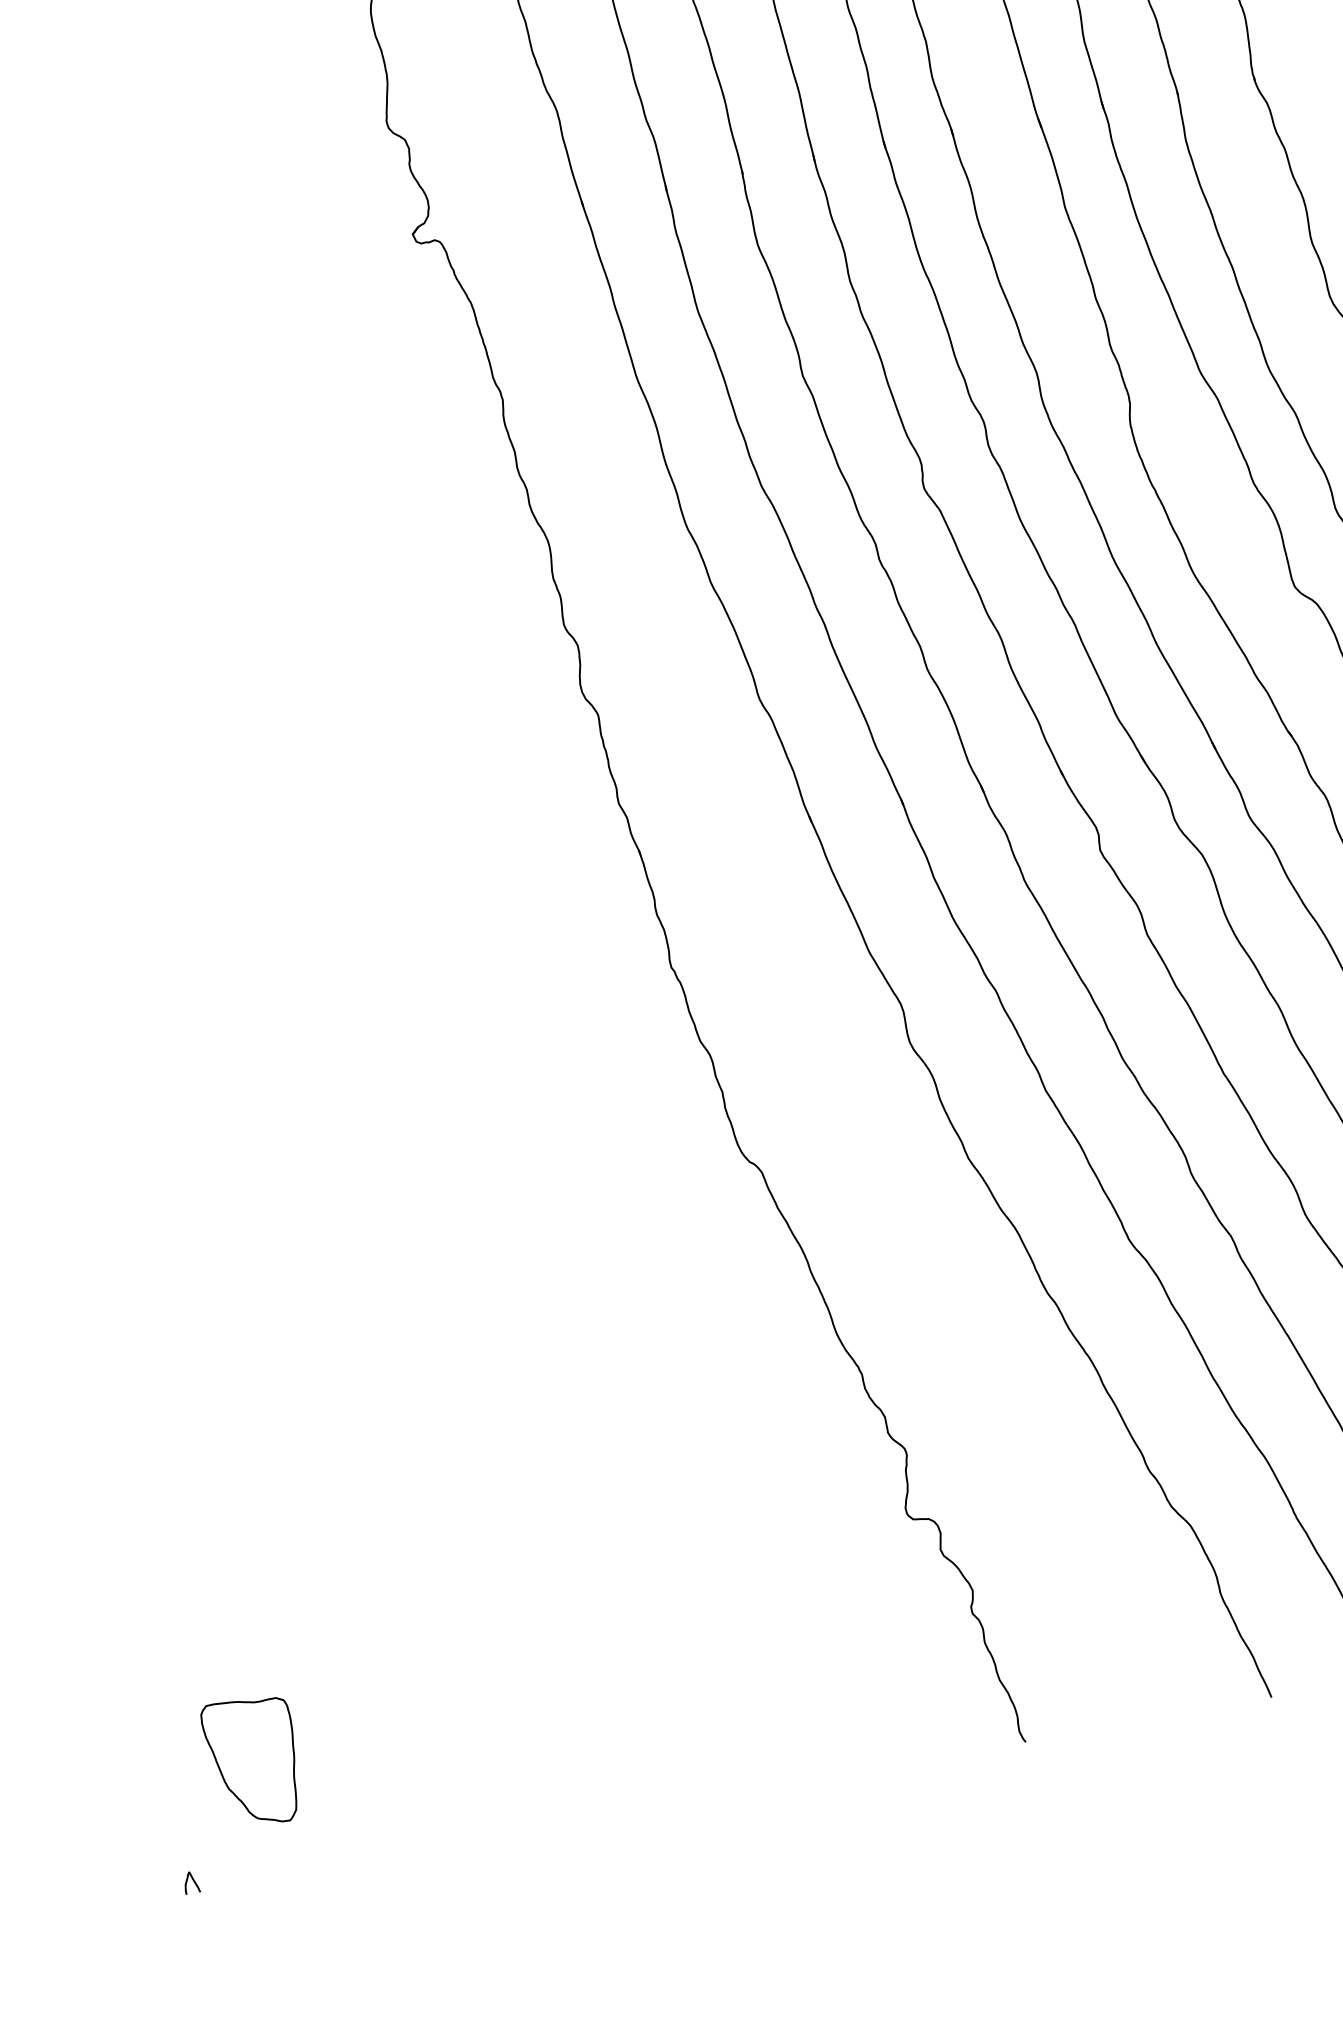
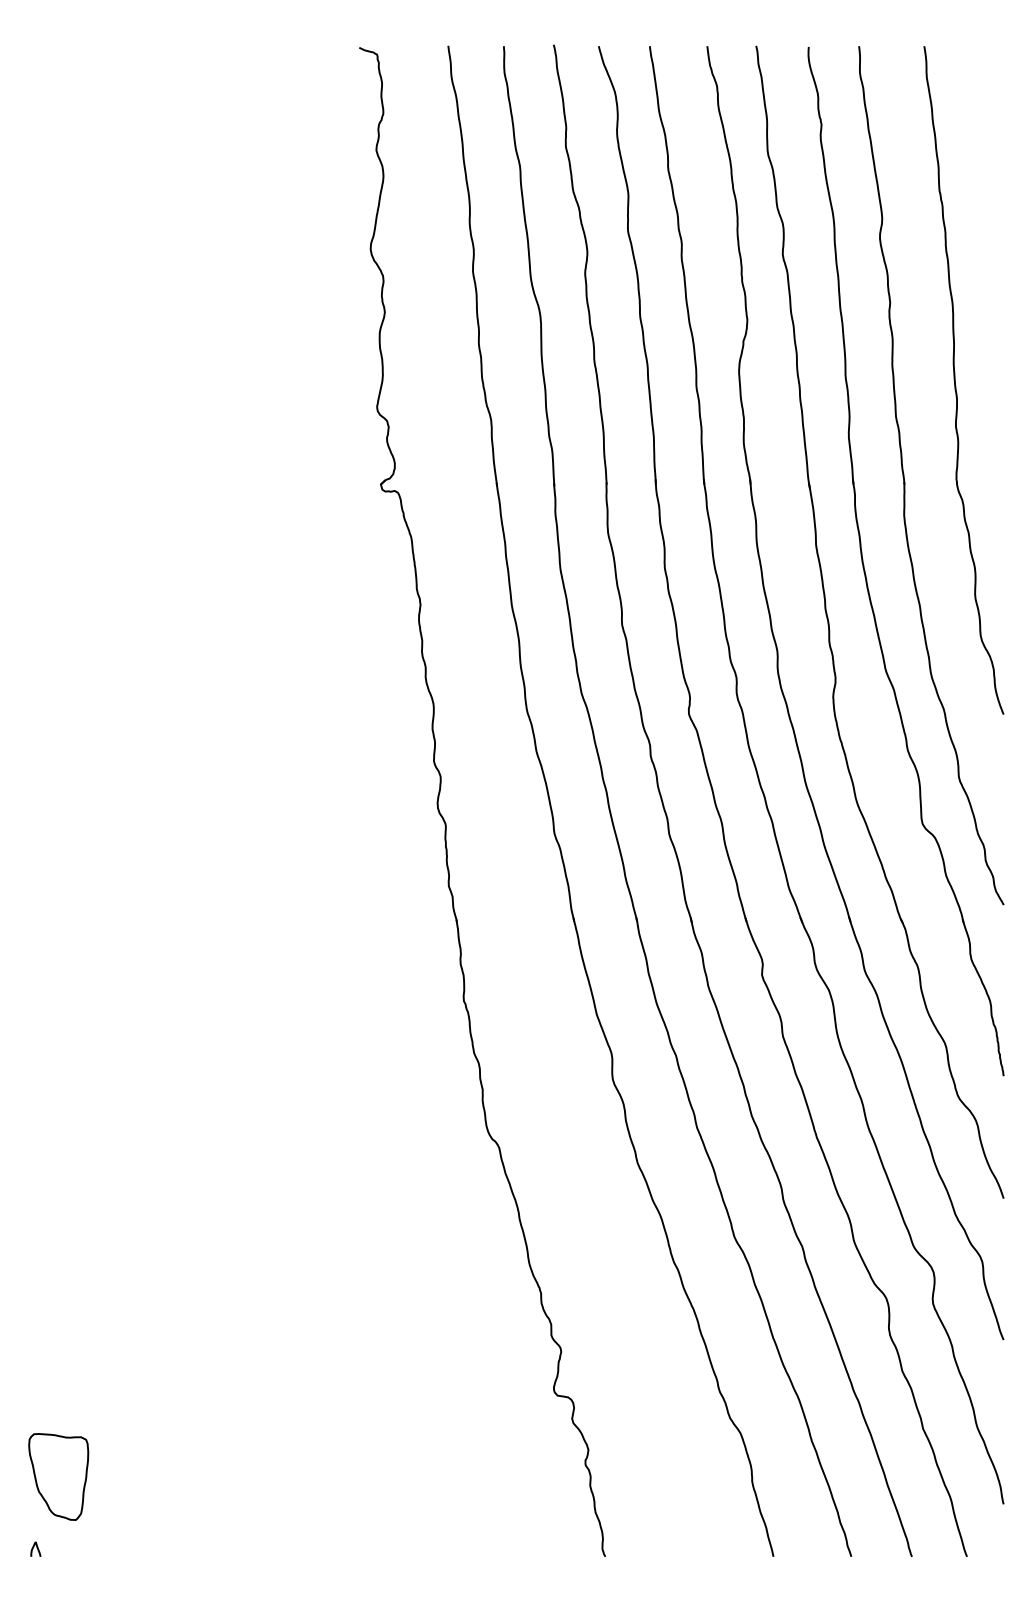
part: (253, 1761) -> (58, 1476), moved

